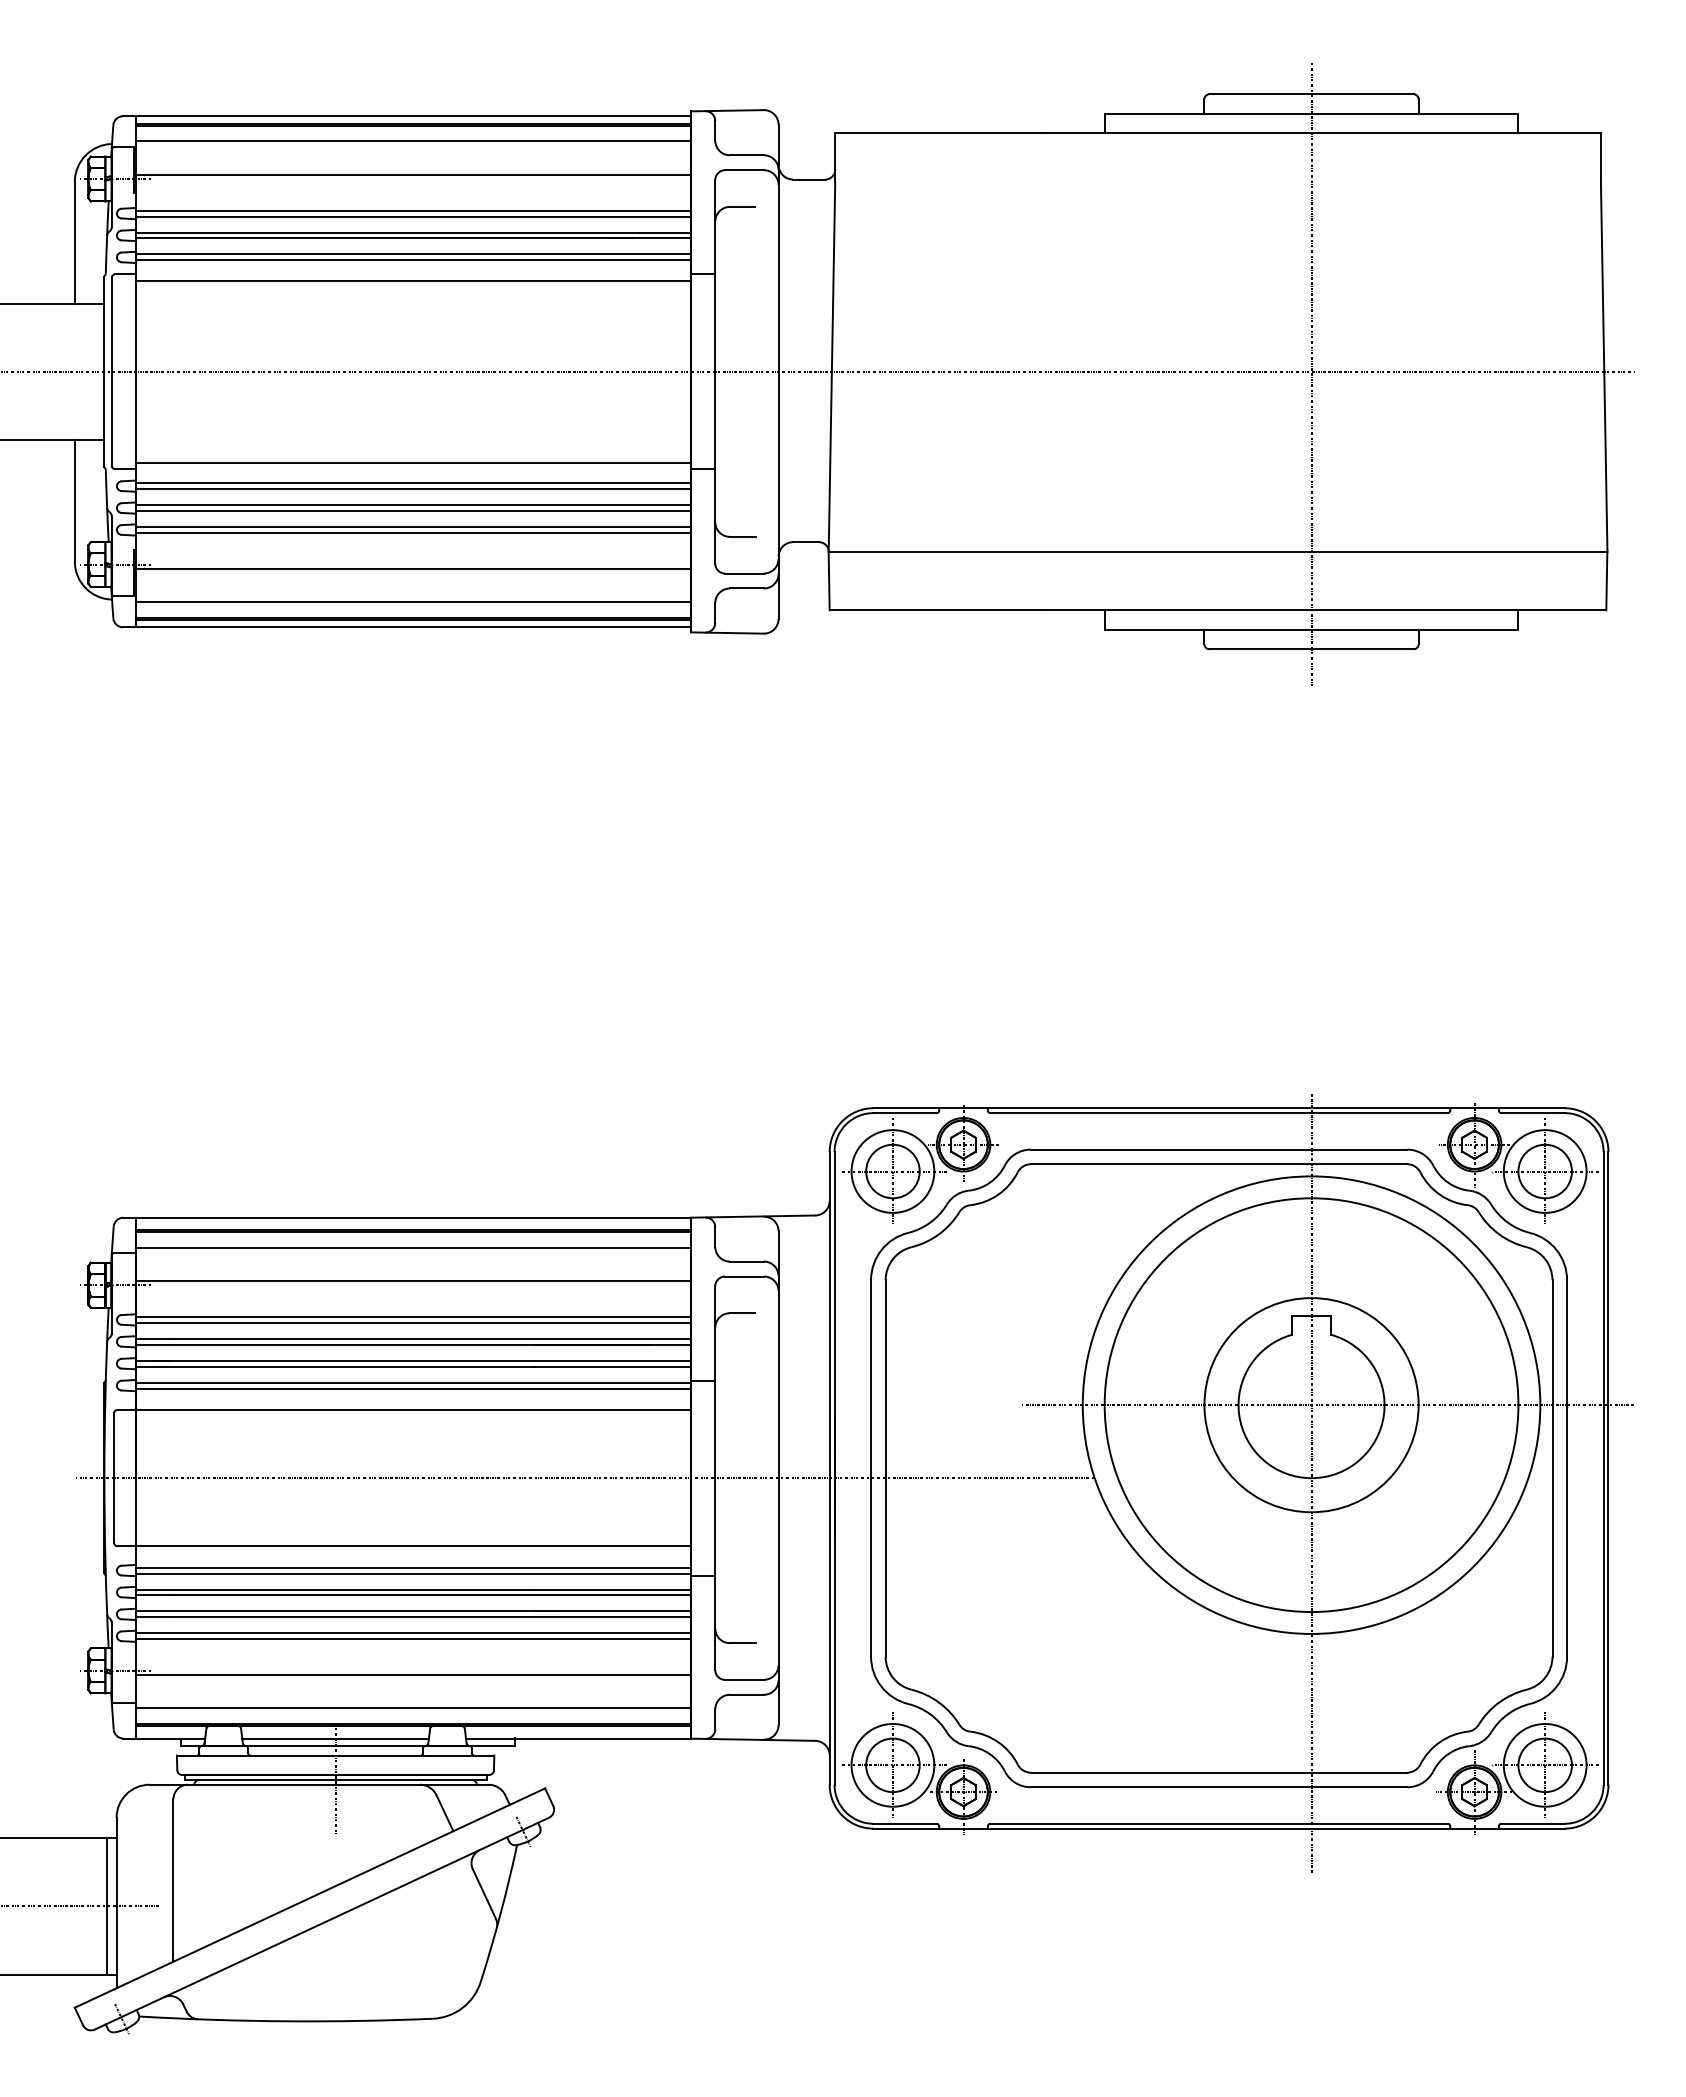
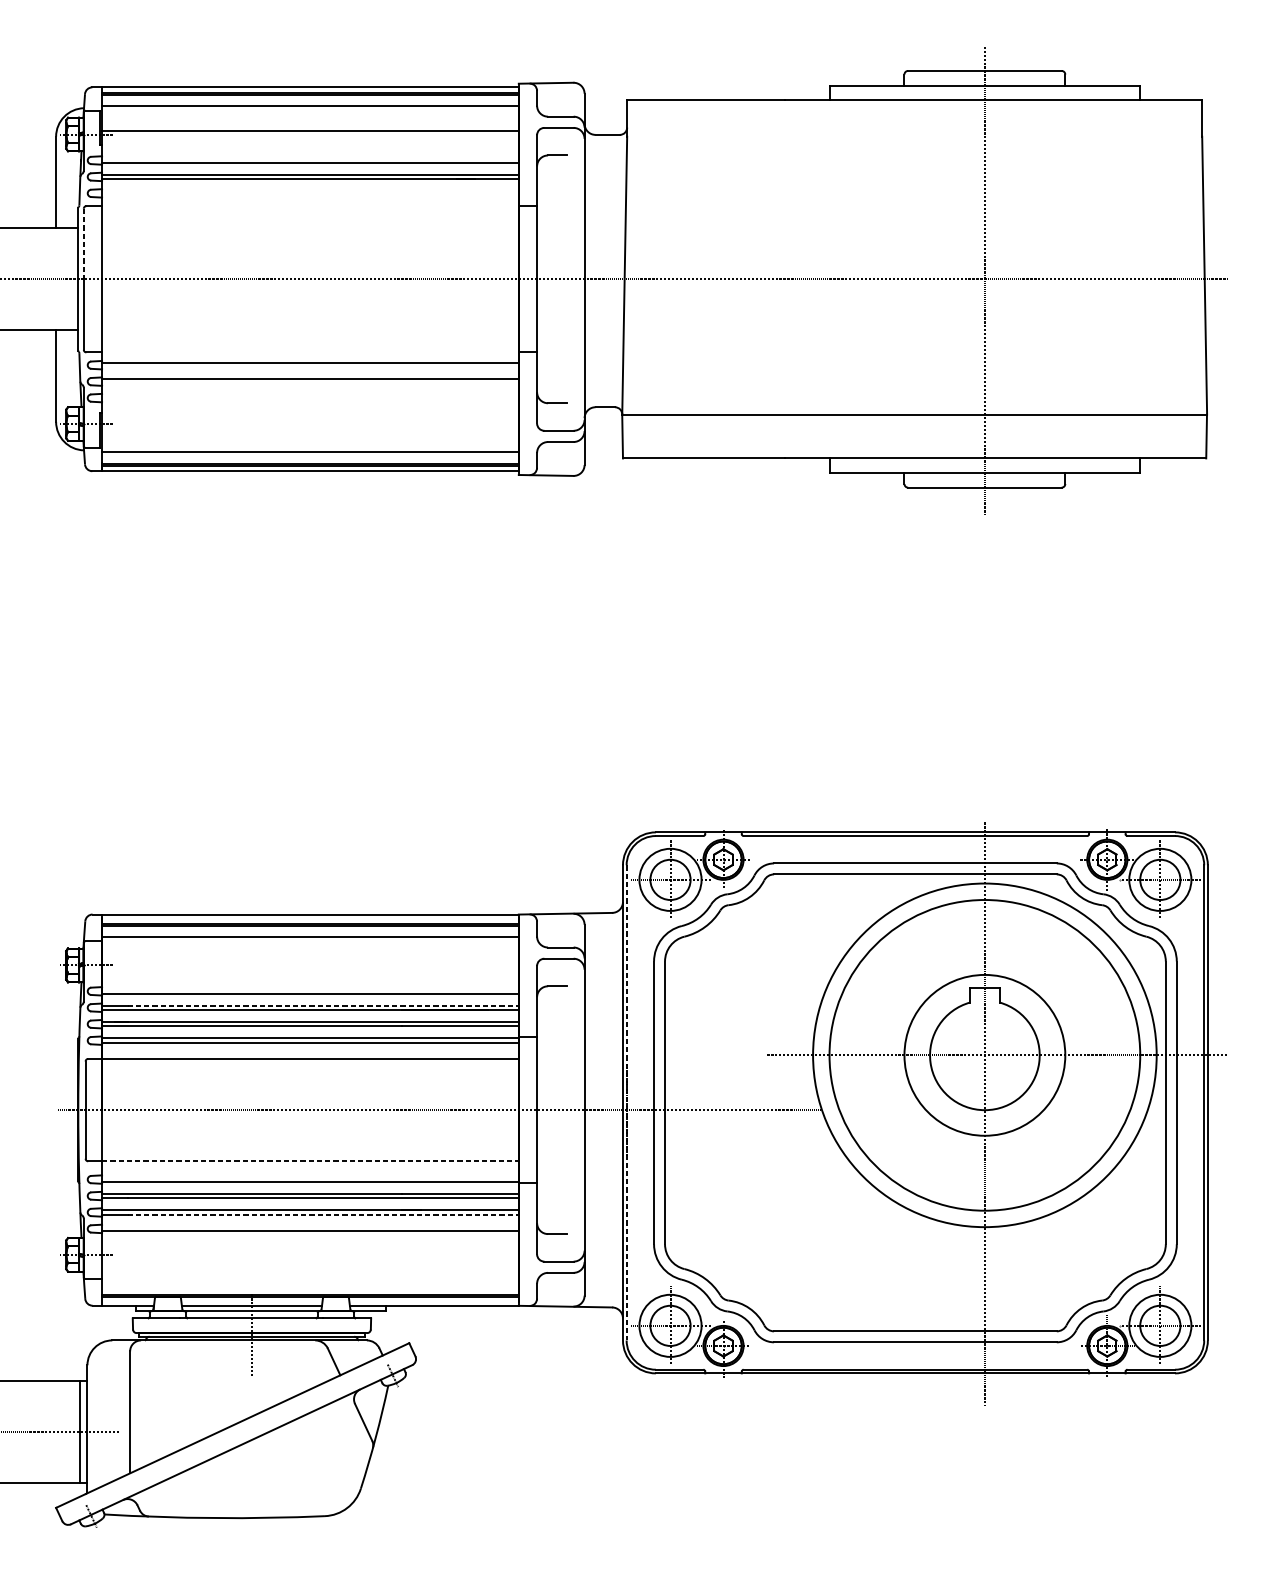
line: (413, 210) -> (310, 158), removed
line: (413, 254) -> (310, 191), removed
line: (413, 260) -> (310, 195), removed
line: (413, 280) -> (310, 210), removed
line: (111, 324) -> (83, 243), solid -> dashed
line: (413, 463) -> (310, 348), removed
line: (413, 489) -> (310, 367), removed
line: (413, 511) -> (310, 384), removed
line: (413, 527) -> (310, 396), removed
line: (413, 532) -> (310, 399), removed
line: (413, 568) -> (310, 427), removed
line: (413, 1281) -> (310, 962), removed
line: (413, 1316) -> (310, 988), removed
line: (431, 1338) -> (323, 1005), solid -> dashed
line: (834, 1468) -> (626, 1102), solid -> dashed
line: (414, 1546) -> (311, 1161), solid -> dashed
line: (413, 1567) -> (310, 1177), removed
line: (431, 1617) -> (323, 1214), solid -> dashed
line: (413, 1633) -> (310, 1226), removed
line: (413, 1674) -> (310, 1257), removed
line: (413, 1708) -> (310, 1283), removed

